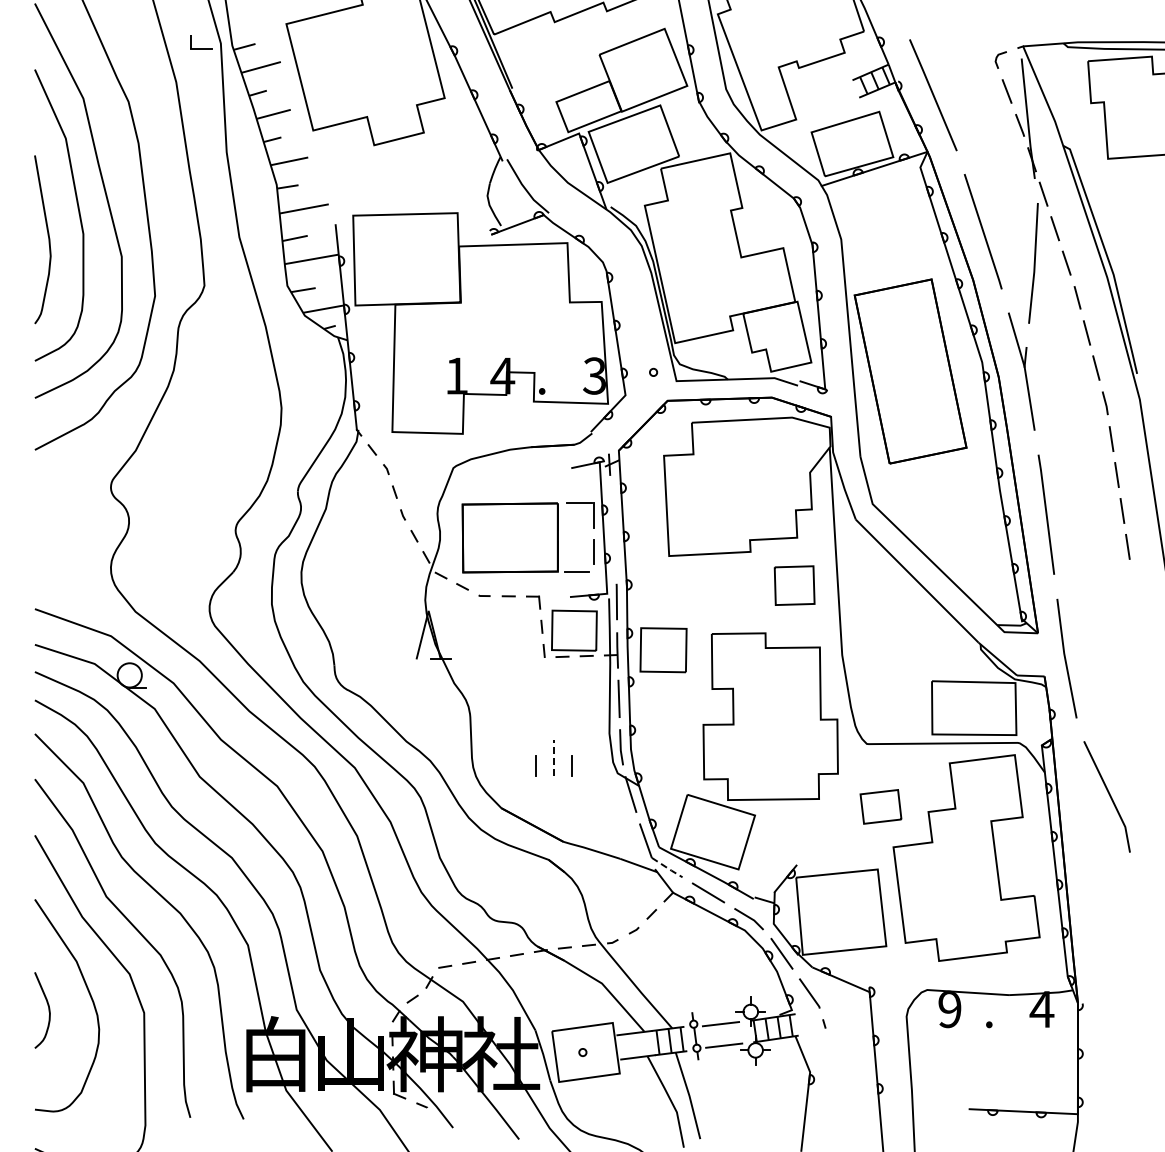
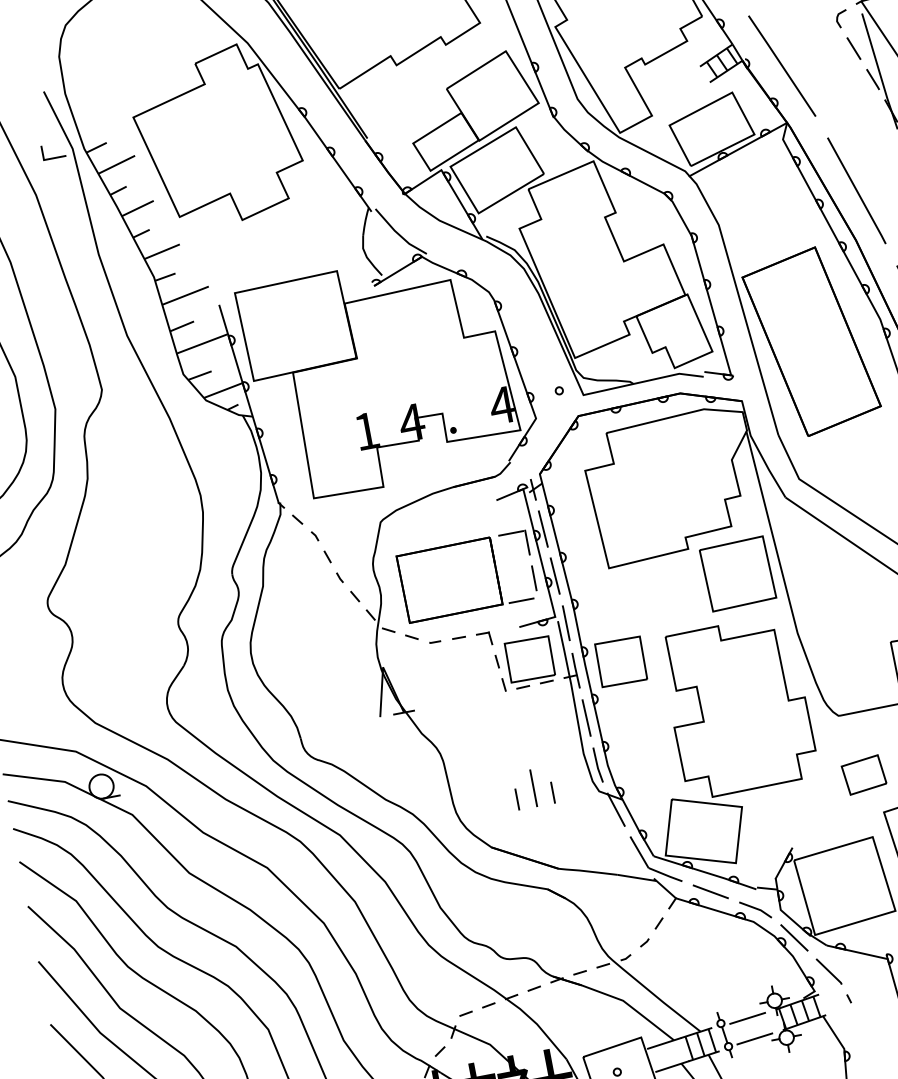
text: (594, 375) -> (501, 404), 3 -> 4
line: (611, 505) -> (542, 529), added
line: (614, 553) -> (554, 576), added
part: (794, 585) -> (737, 573), size x1.67
line: (553, 757) -> (533, 787), dashed -> solid
line: (667, 867) -> (665, 874), dashed -> solid

